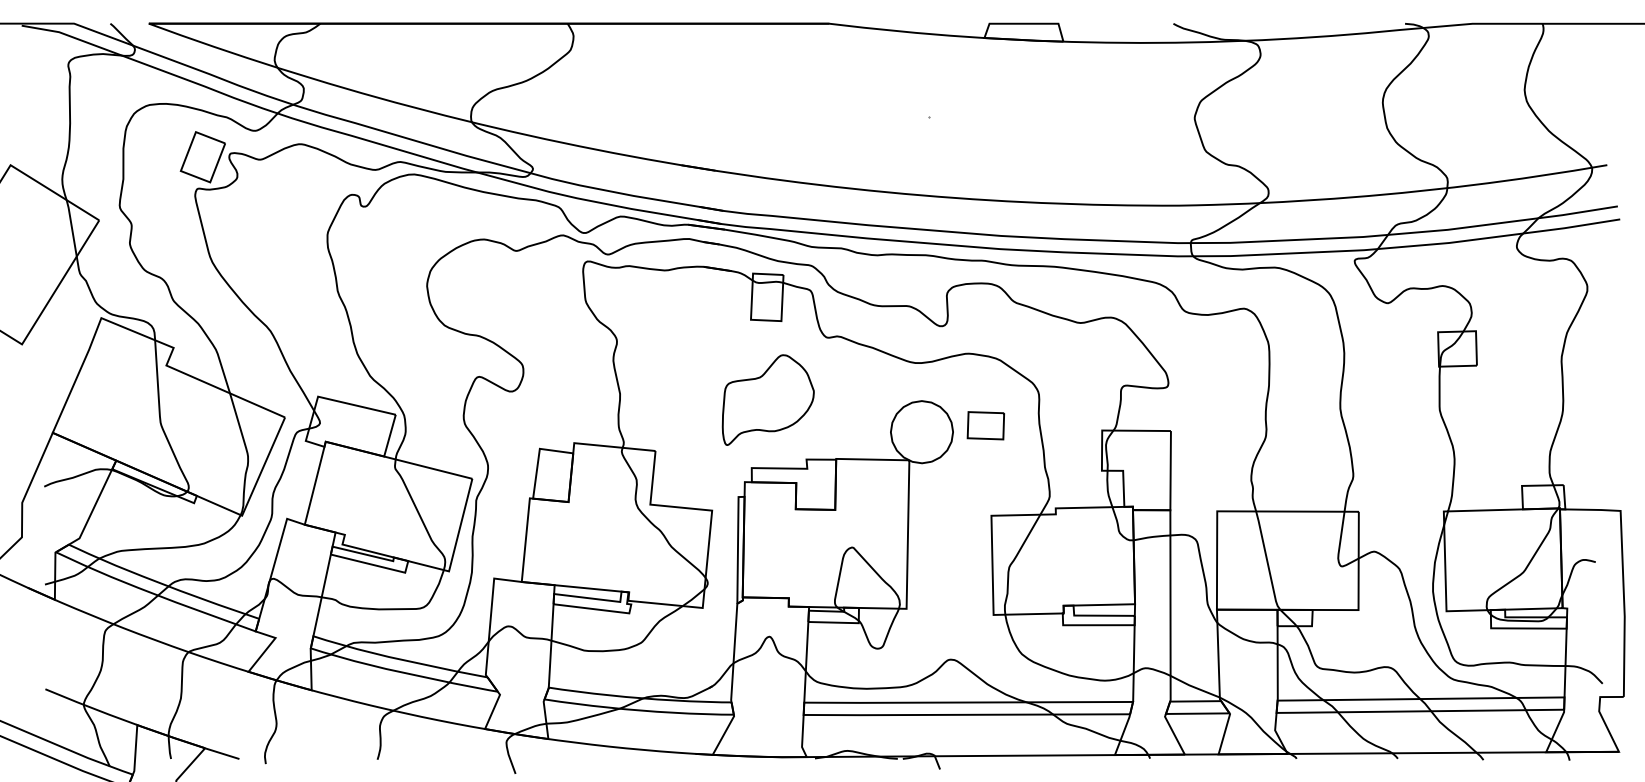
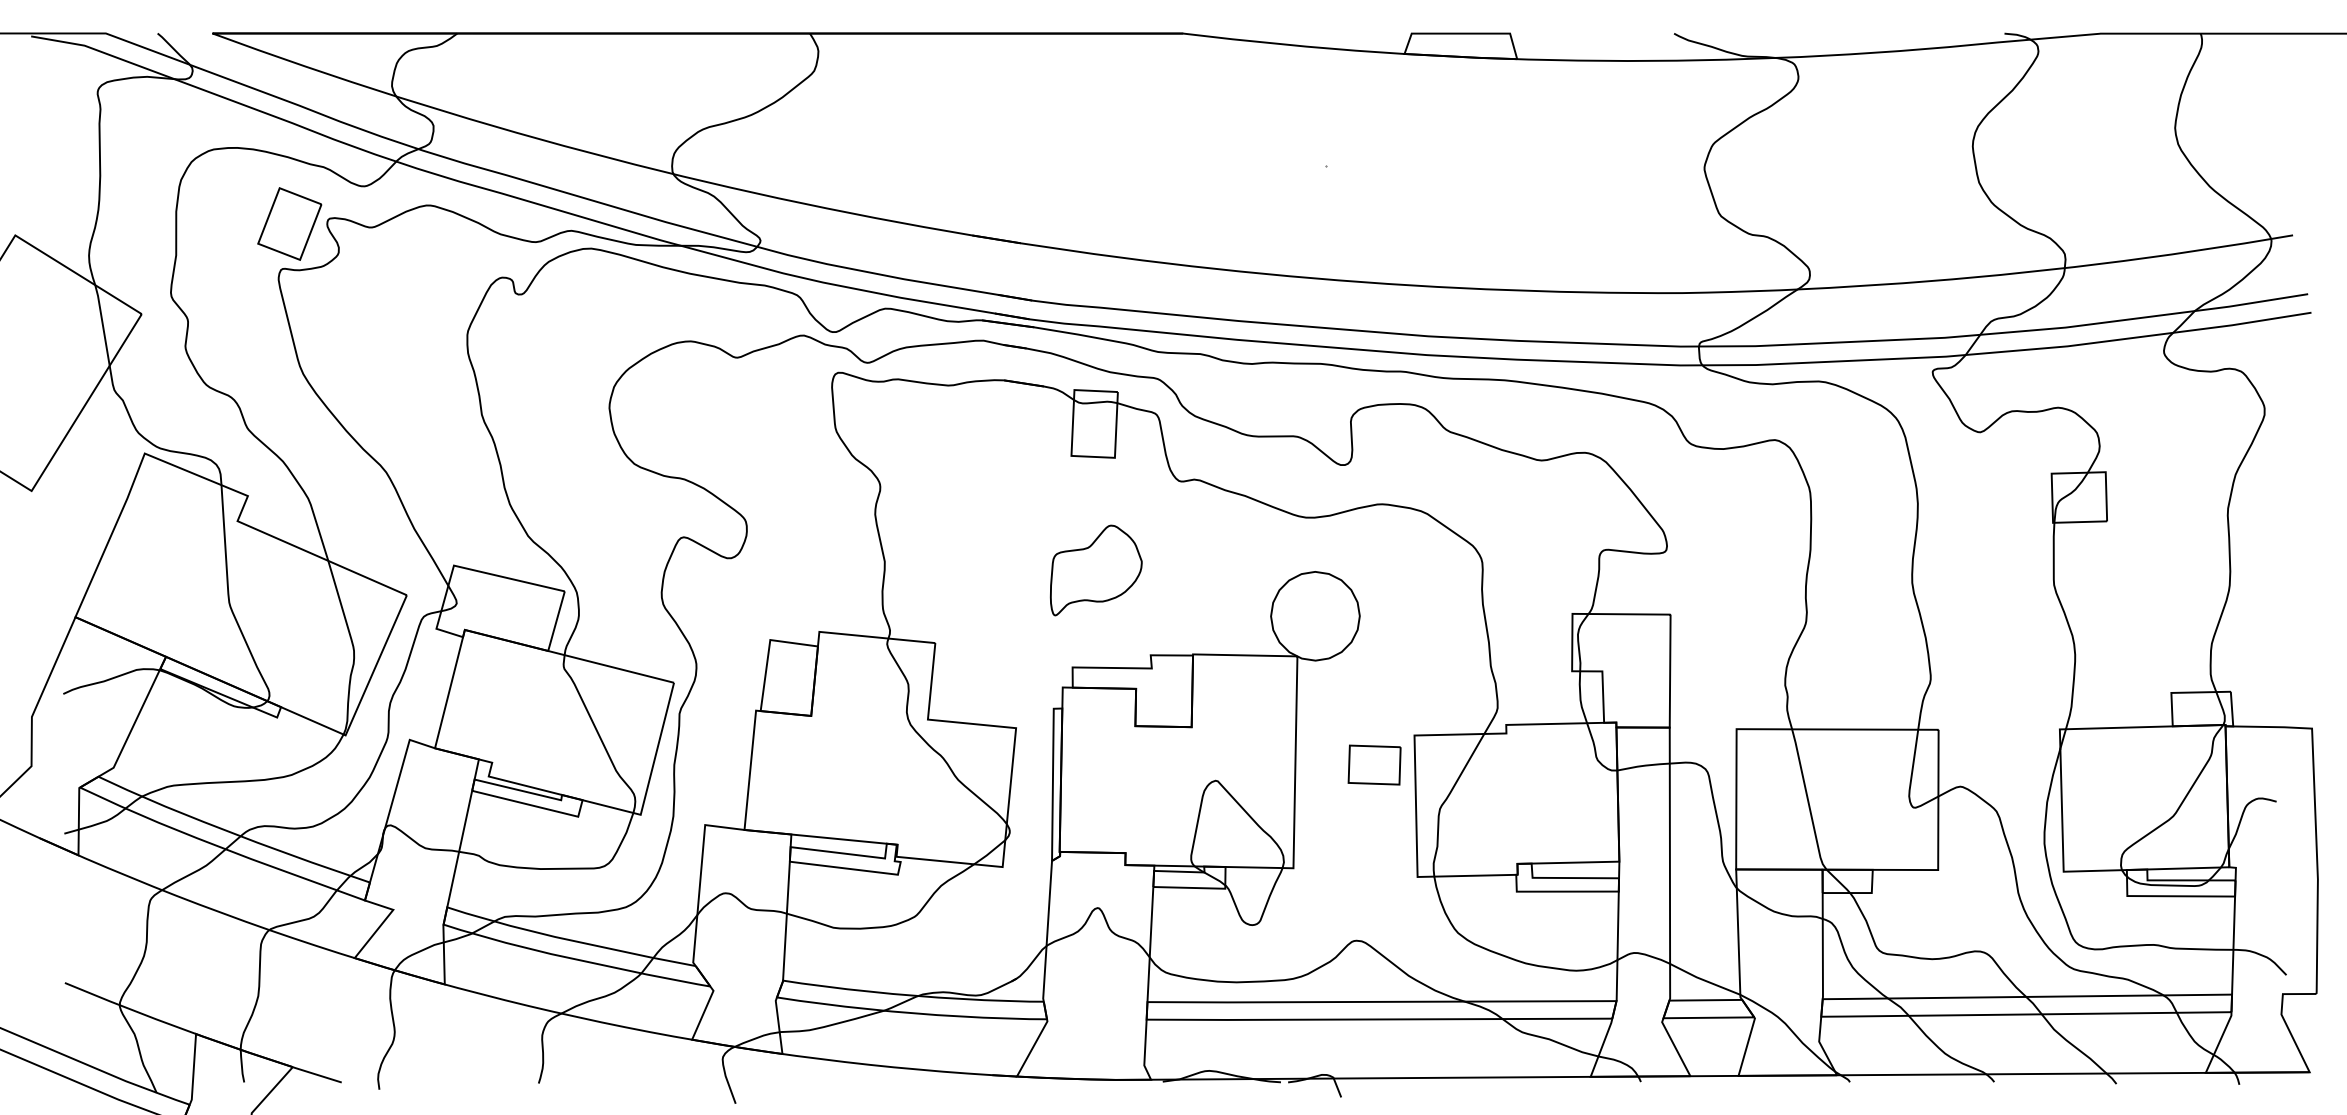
part: (768, 400) -> (1096, 570), size x0.7
part: (985, 425) -> (1374, 764), moved

